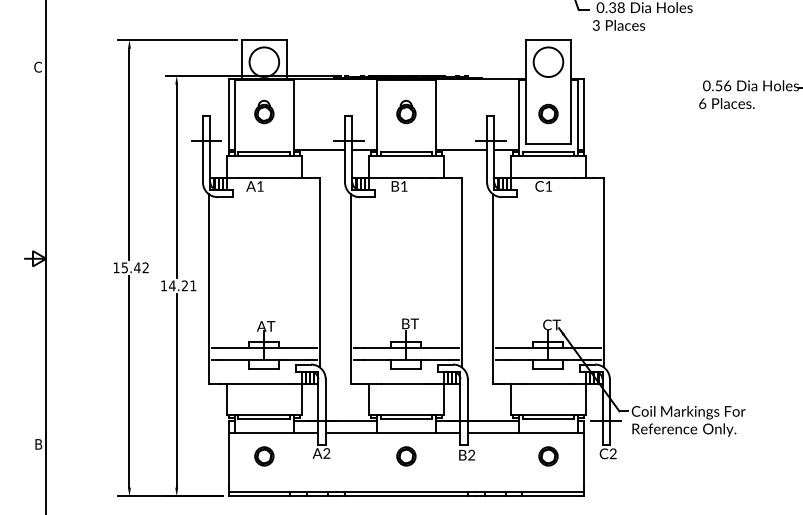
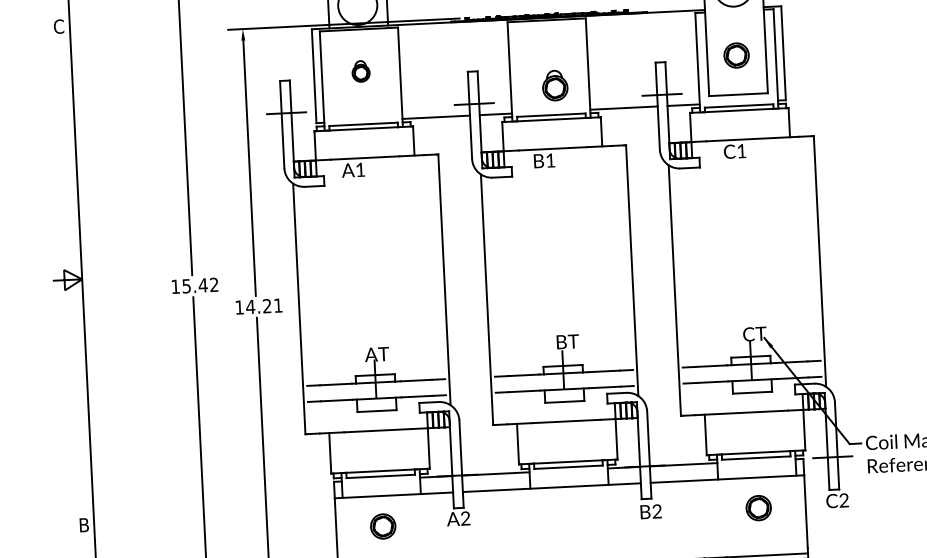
part: (264, 112) -> (361, 71), size x0.7
part: (406, 112) -> (555, 86), moved
part: (406, 456) -> (571, 517), removed

